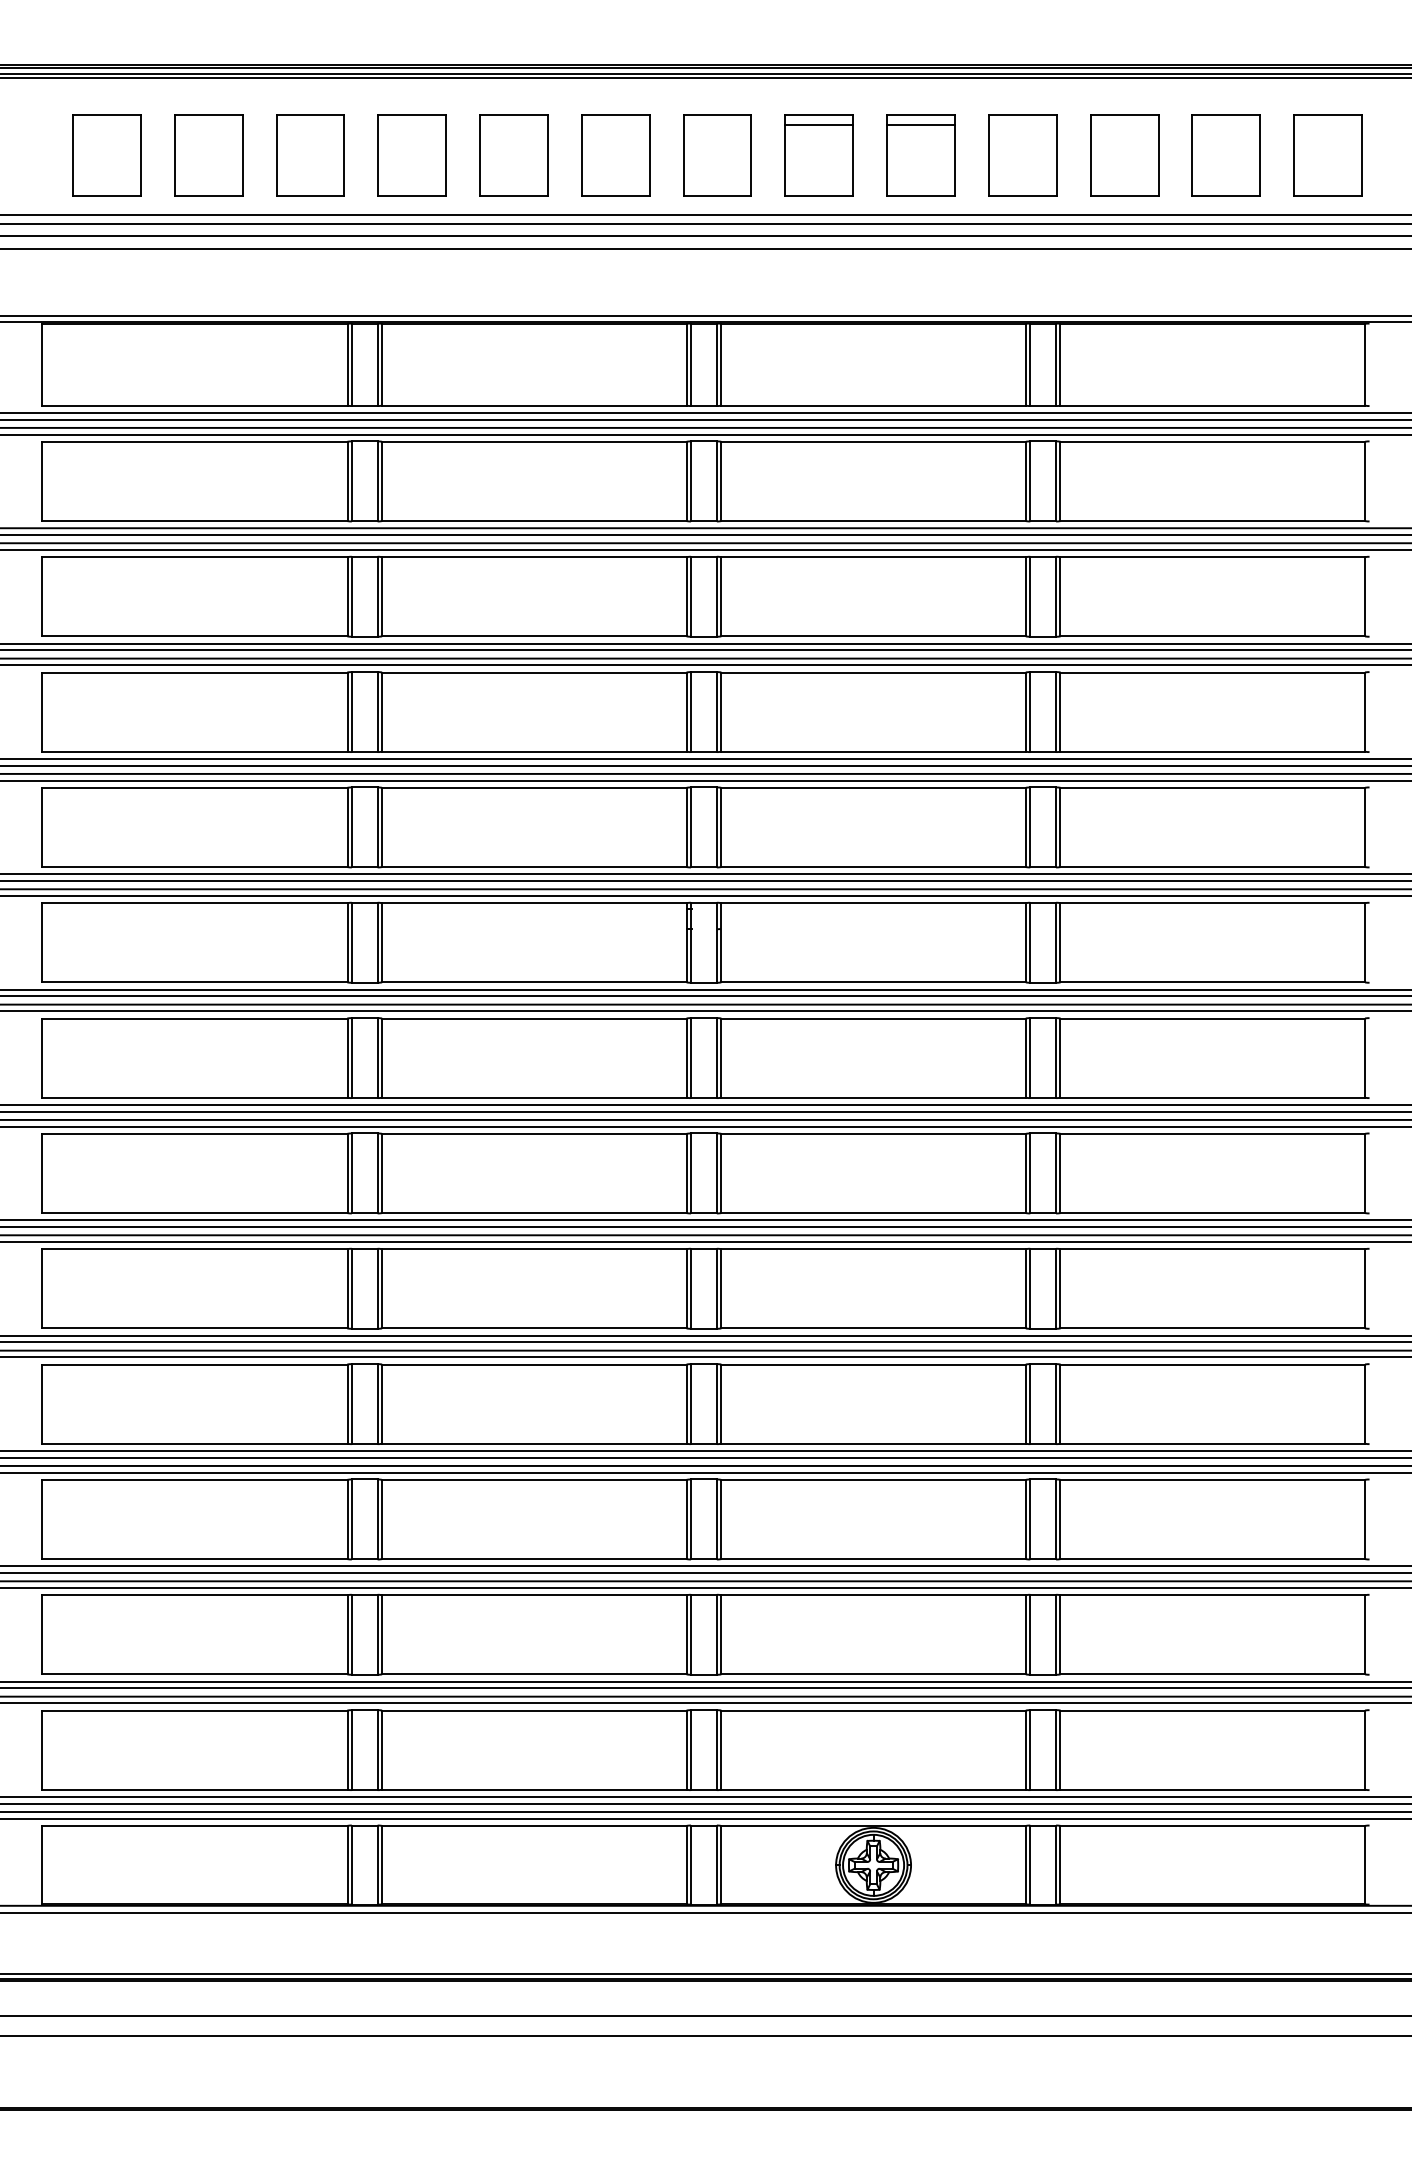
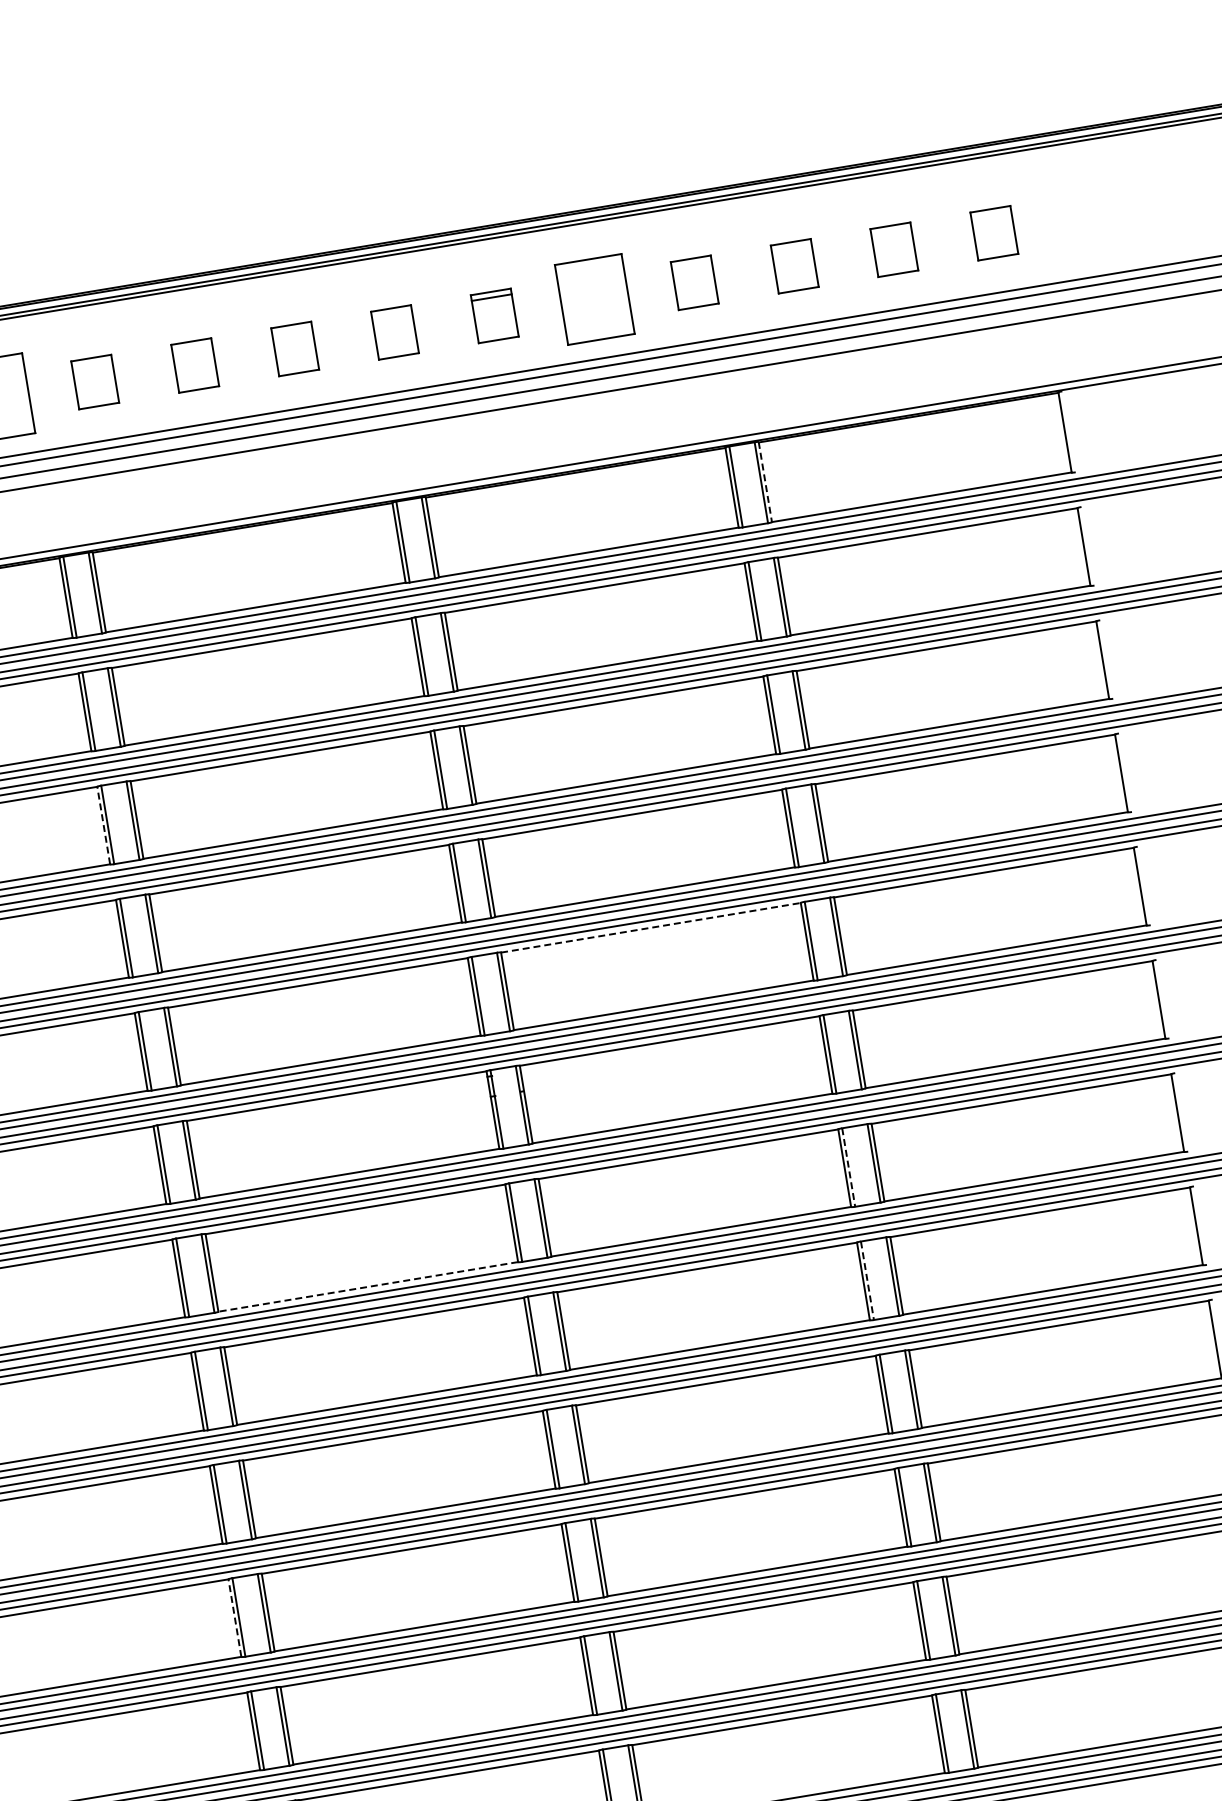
line: (920, 124) -> (589, 268), removed
part: (411, 155) -> (94, 382), size x0.6
part: (513, 155) -> (194, 365), size x0.6
part: (615, 155) -> (294, 348), size x0.6
part: (717, 155) -> (394, 332), size x0.6
part: (818, 155) -> (494, 315), size x0.6
part: (1022, 155) -> (694, 282), size x0.6
part: (1124, 155) -> (794, 266), size x0.6
part: (1225, 155) -> (893, 249), size x0.6
part: (1327, 155) -> (993, 233), size x0.6
line: (1060, 364) -> (765, 481), solid -> dashed
line: (347, 596) -> (103, 825), solid -> dashed
line: (873, 787) -> (650, 927), solid -> dashed
line: (1030, 1058) -> (848, 1167), solid -> dashed
line: (534, 1097) -> (368, 1286), solid -> dashed
line: (1030, 1173) -> (867, 1280), solid -> dashed
line: (347, 1403) -> (234, 1617), solid -> dashed

